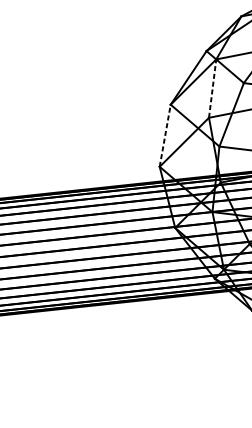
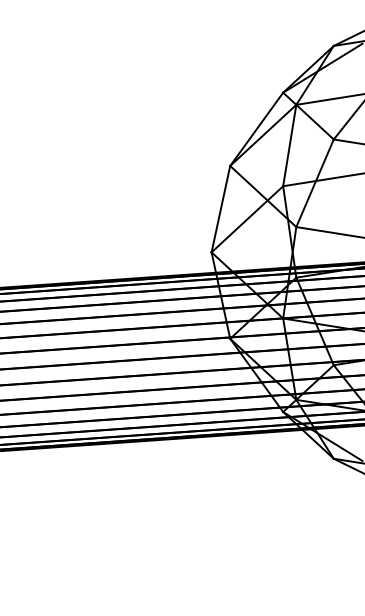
line: (212, 88) -> (289, 145), dashed -> solid
line: (165, 135) -> (221, 208), dashed -> solid

